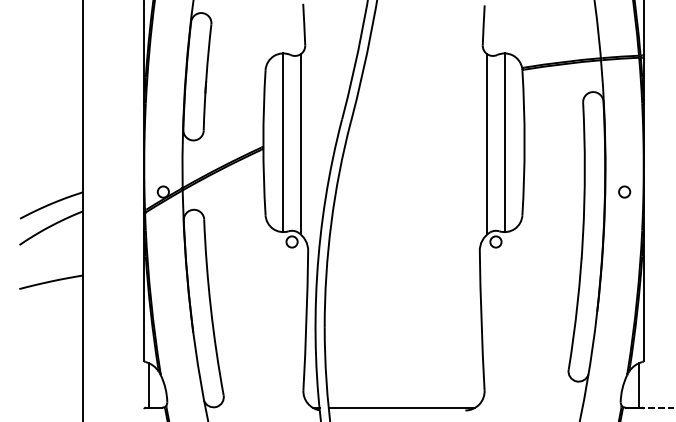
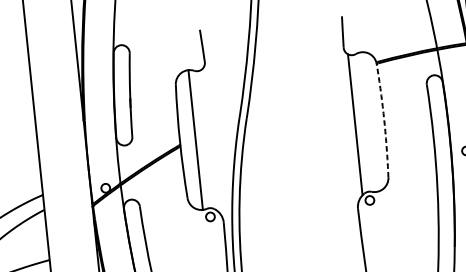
line: (504, 142) -> (368, 121), removed
arc: (524, 142) -> (384, 120), solid -> dashed
line: (300, 144) -> (209, 140), removed

